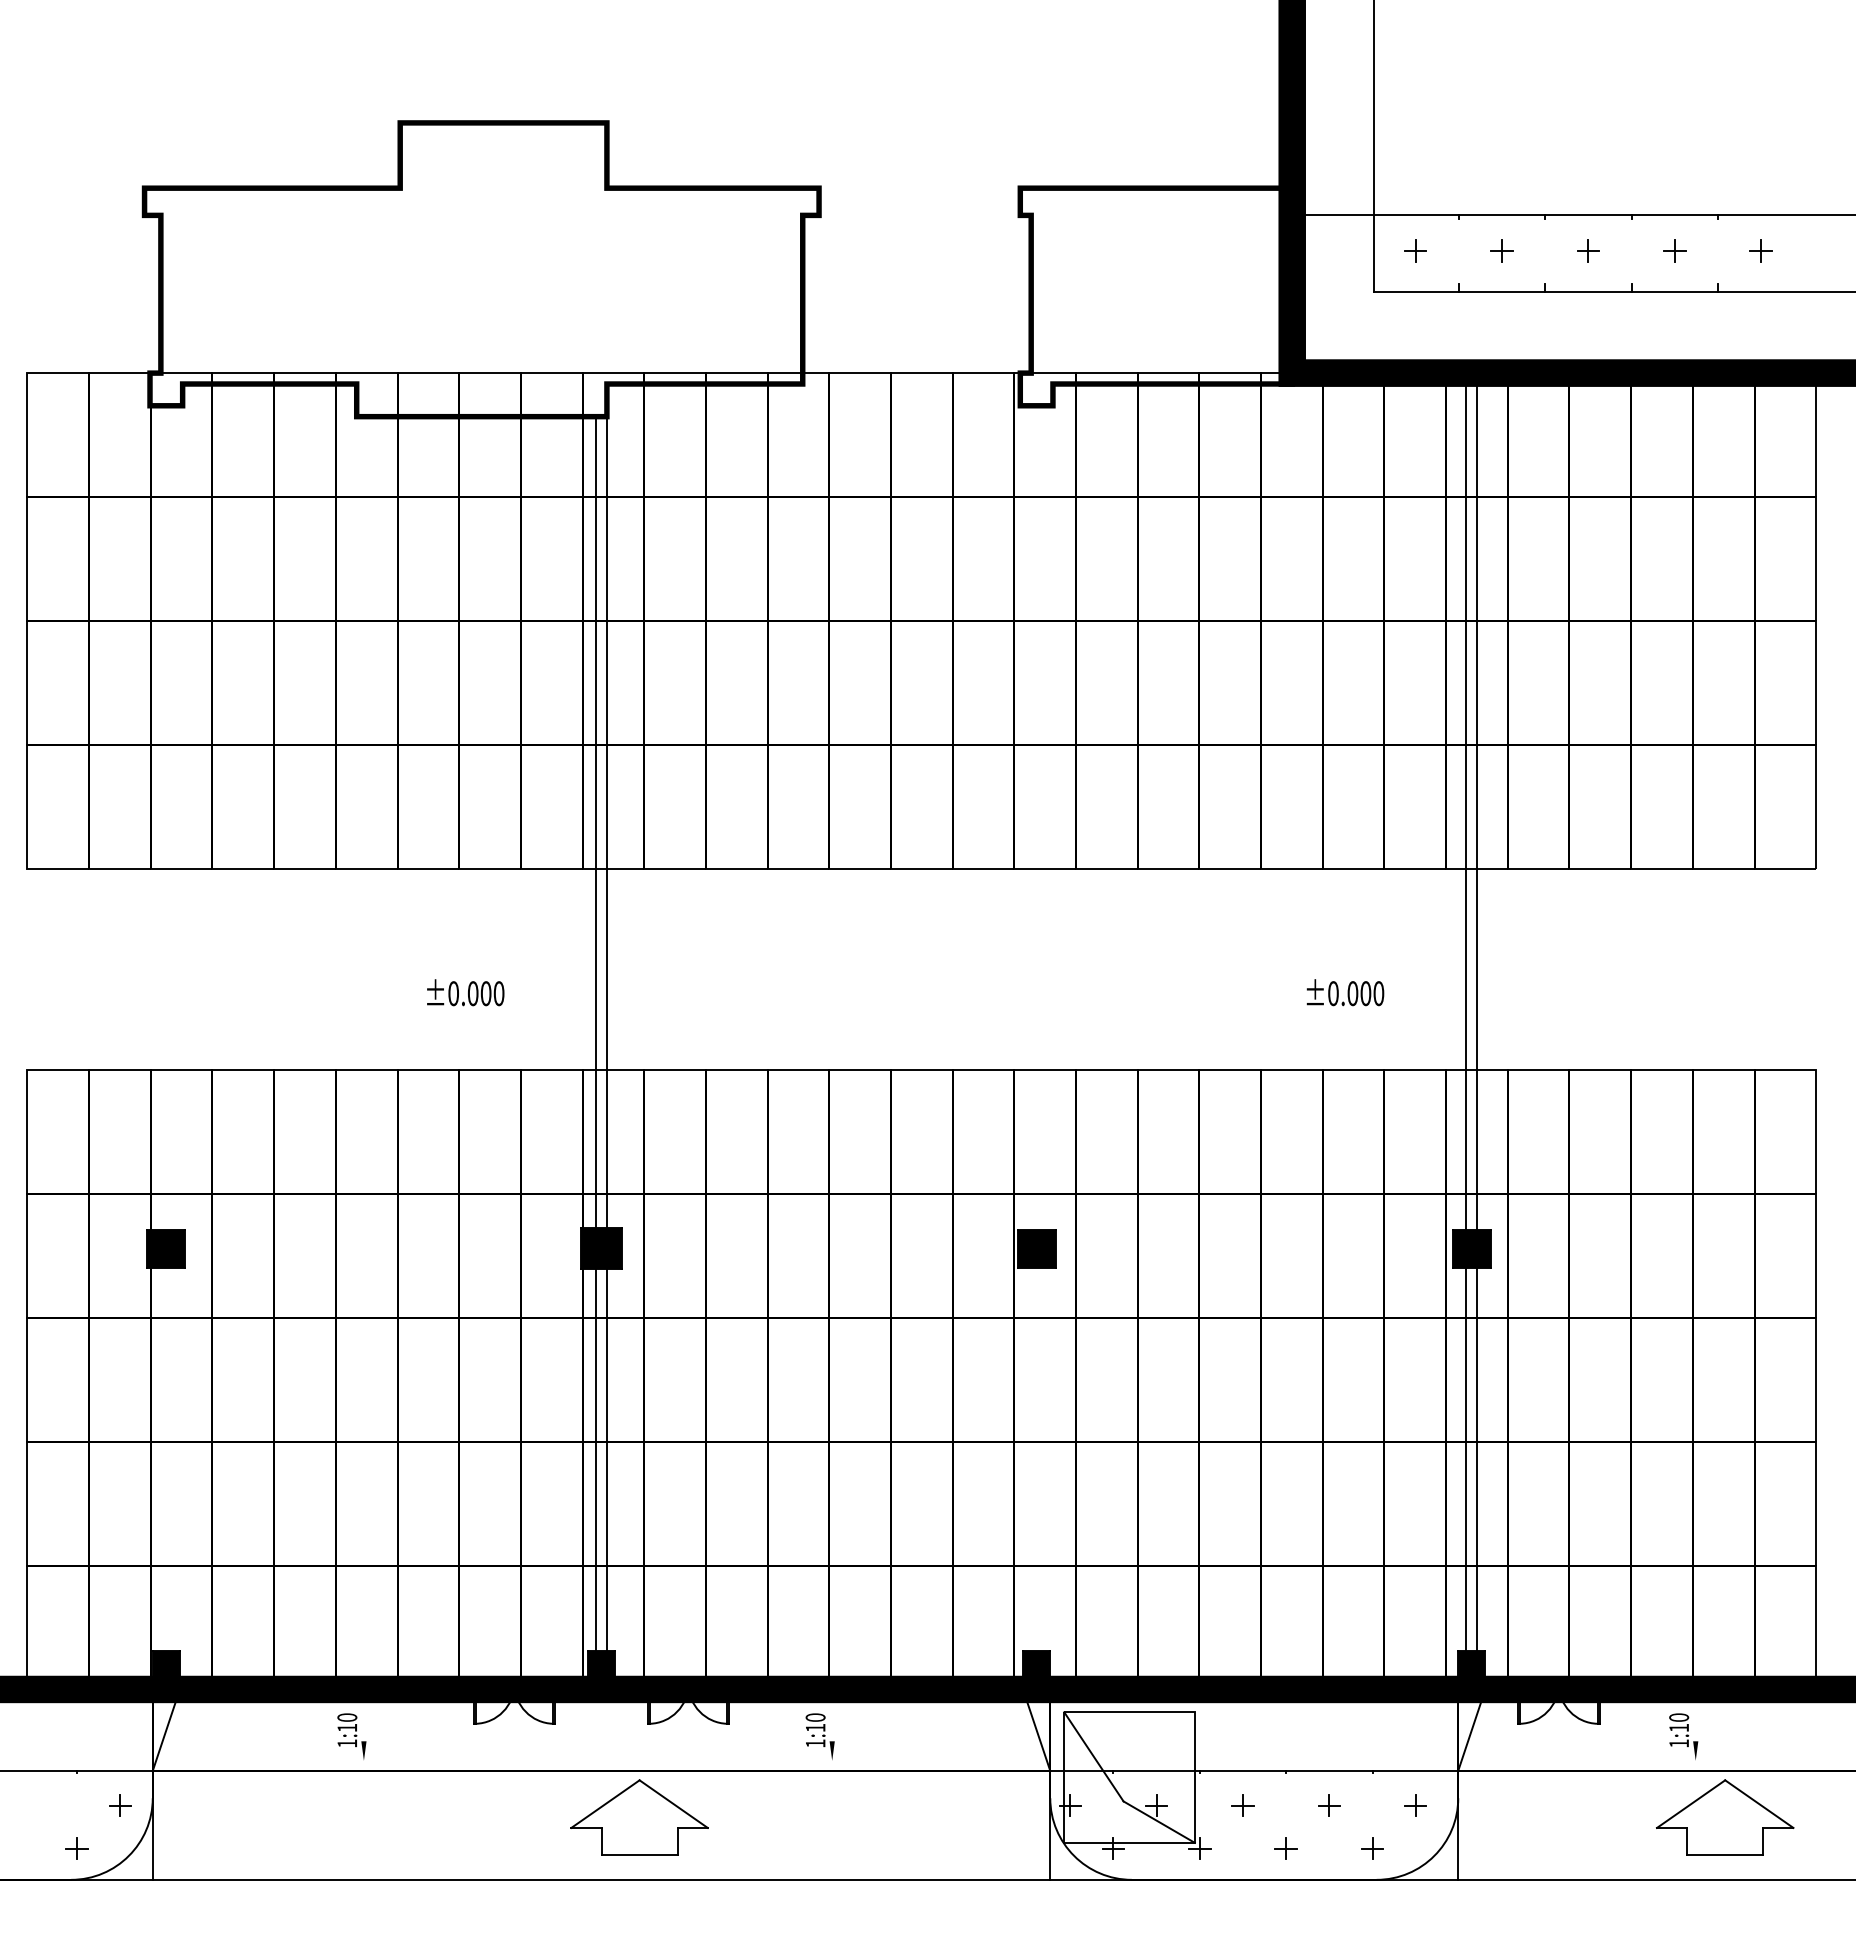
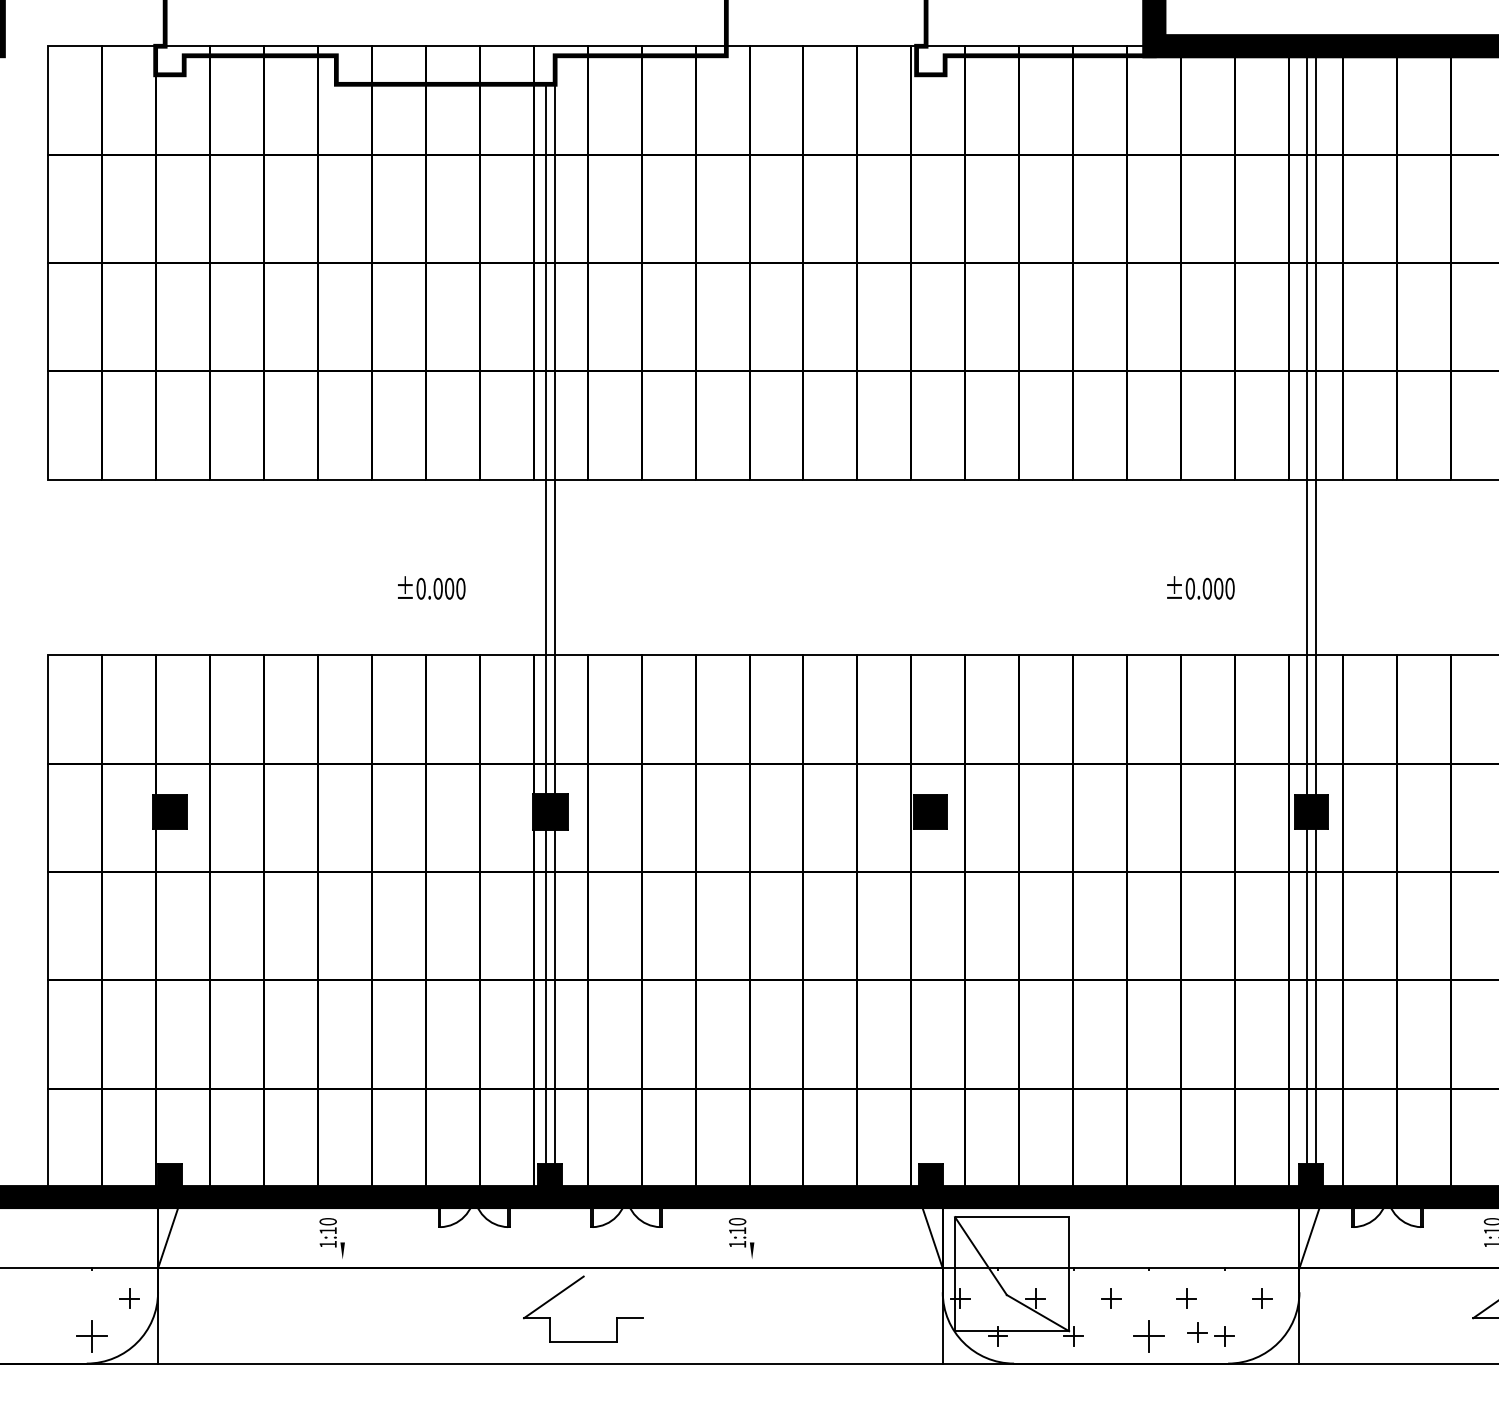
line: (673, 1803) -> (613, 1296), removed
part: (1341, 1844) -> (1197, 1332), added
part: (76, 1848) -> (91, 1336), size x1.6
part: (1285, 1848) -> (1148, 1336), size x1.6

